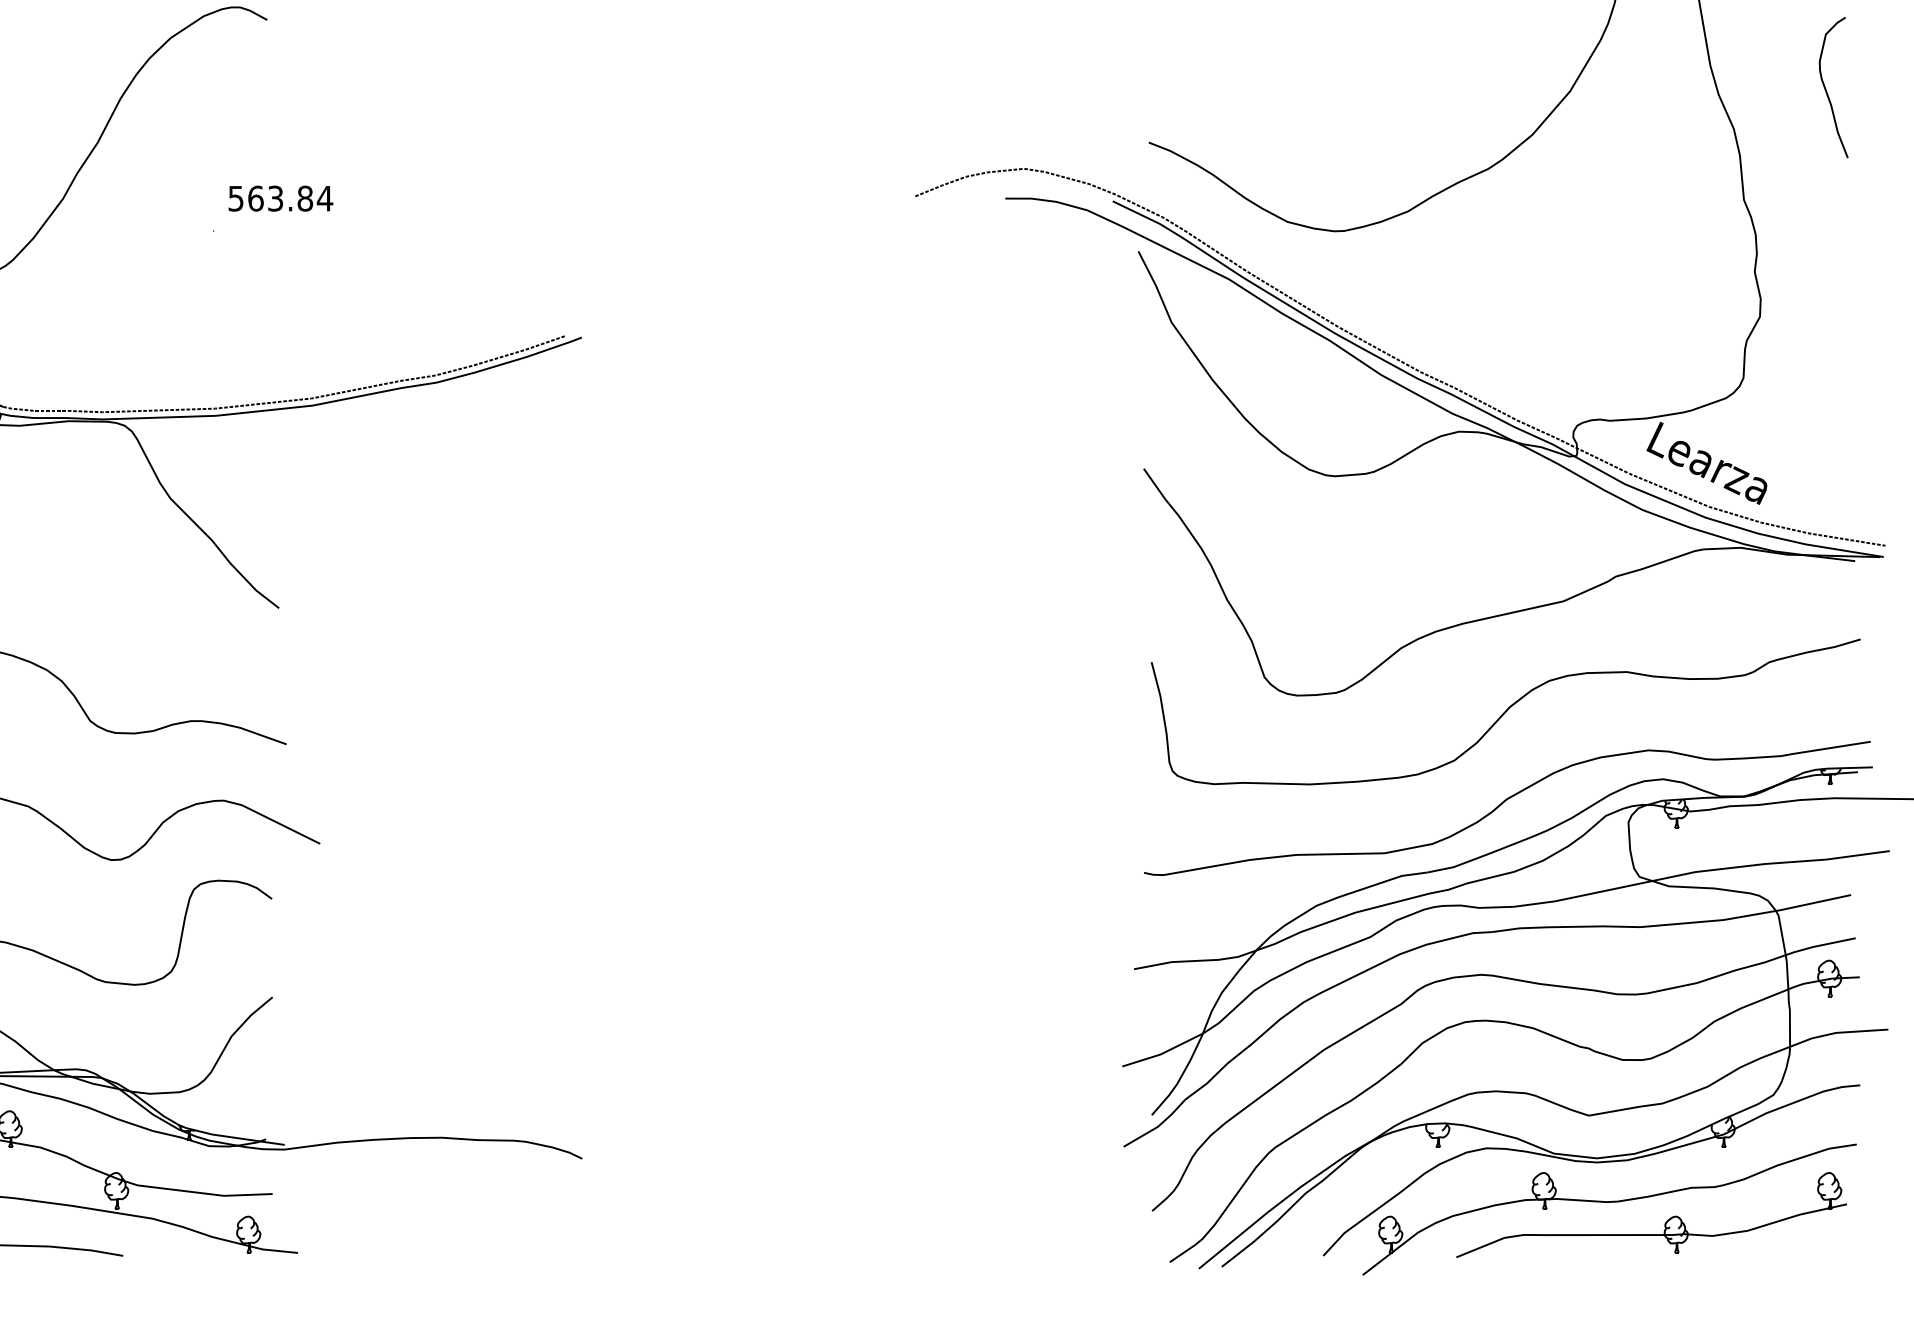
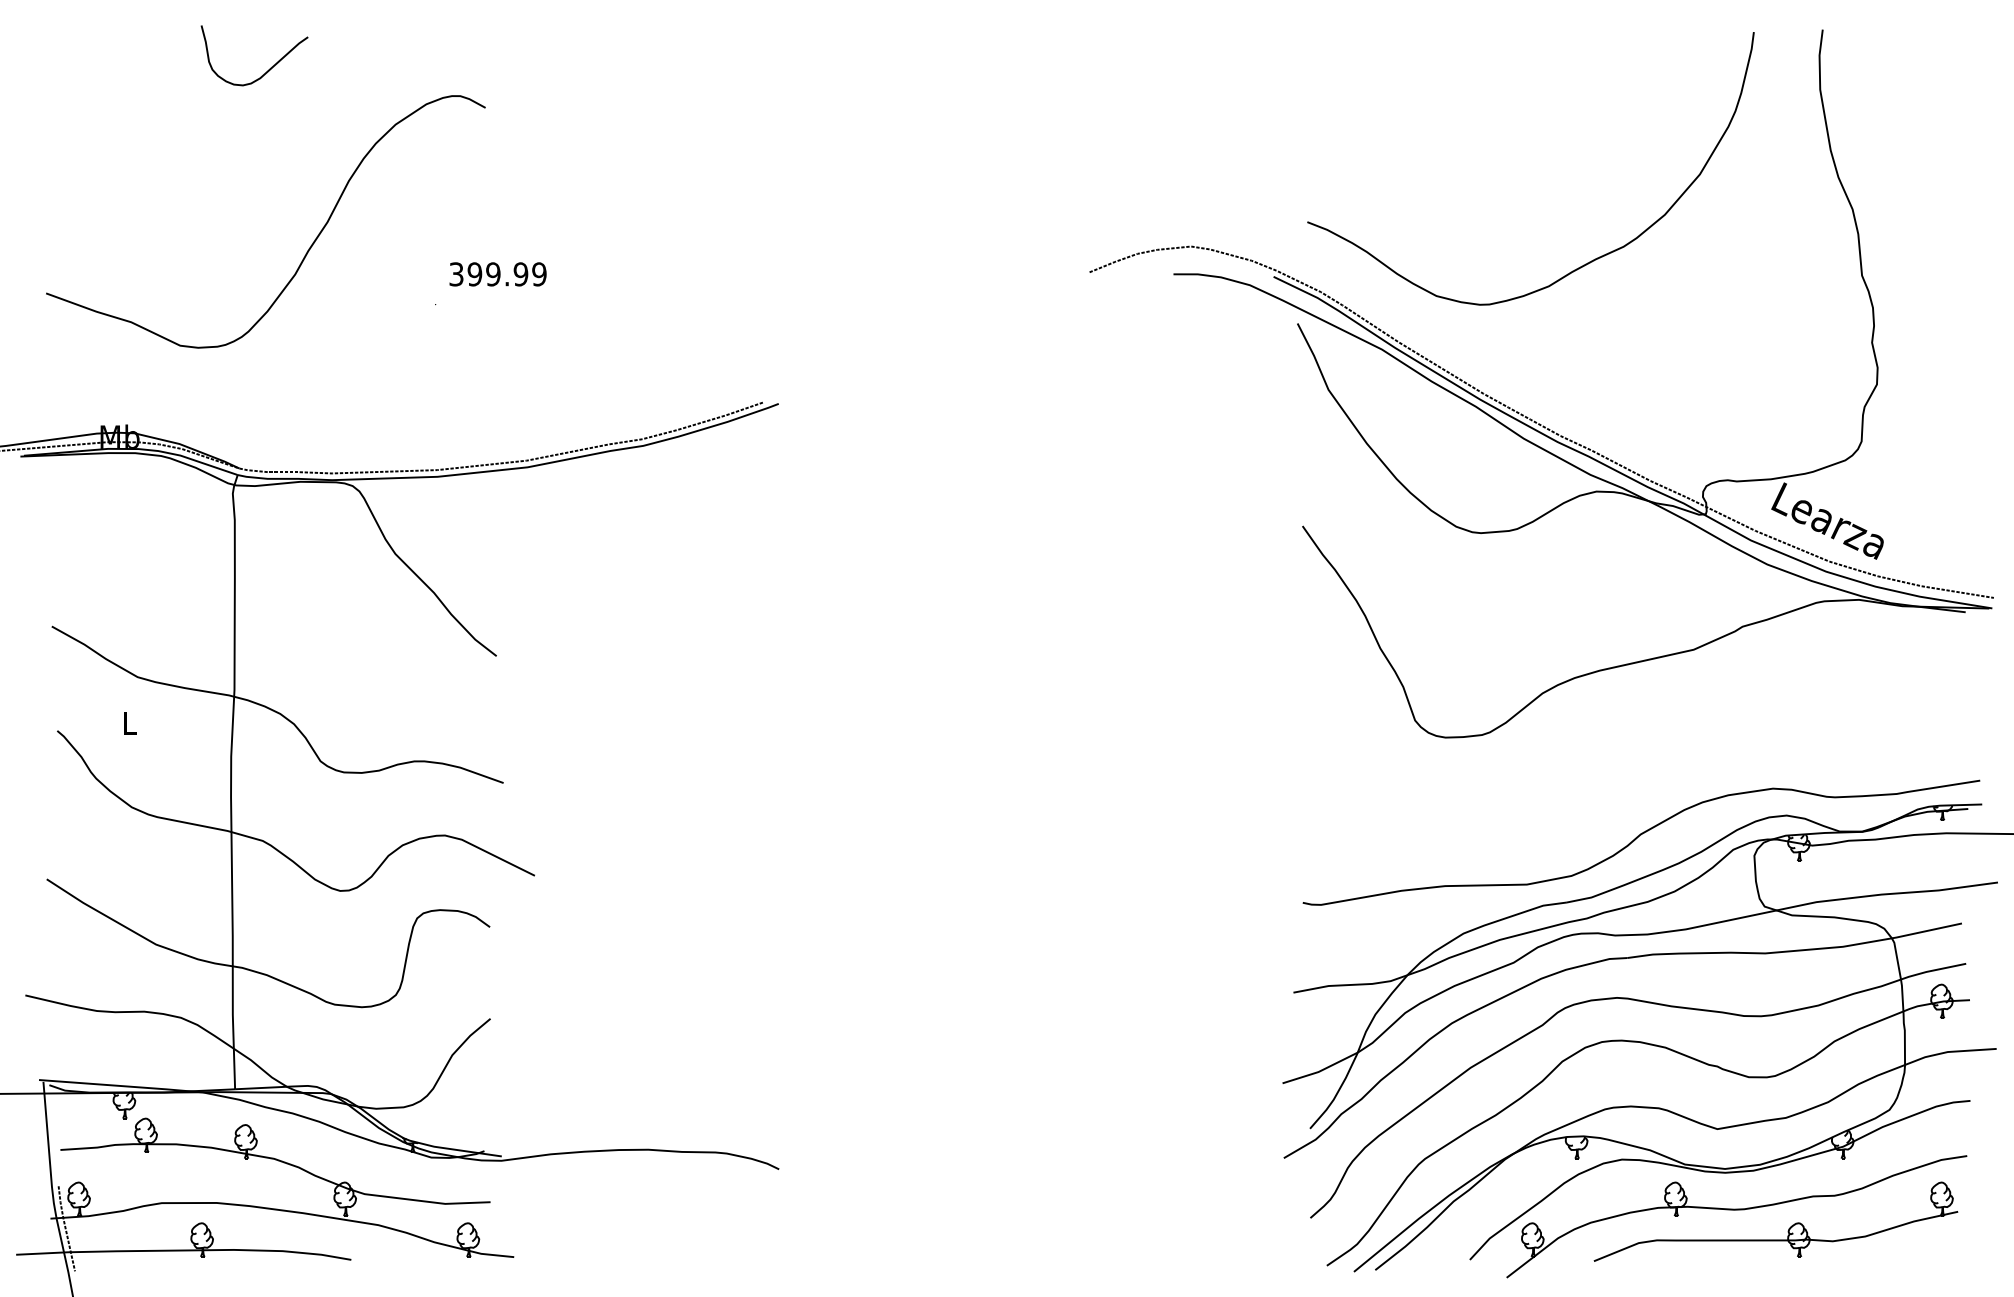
curve: (1827, 90) -> (1939, 173), removed
text: (281, 198) -> (498, 274), 563.84 -> 399.99
curve: (1505, 711) -> (1639, 752), removed

